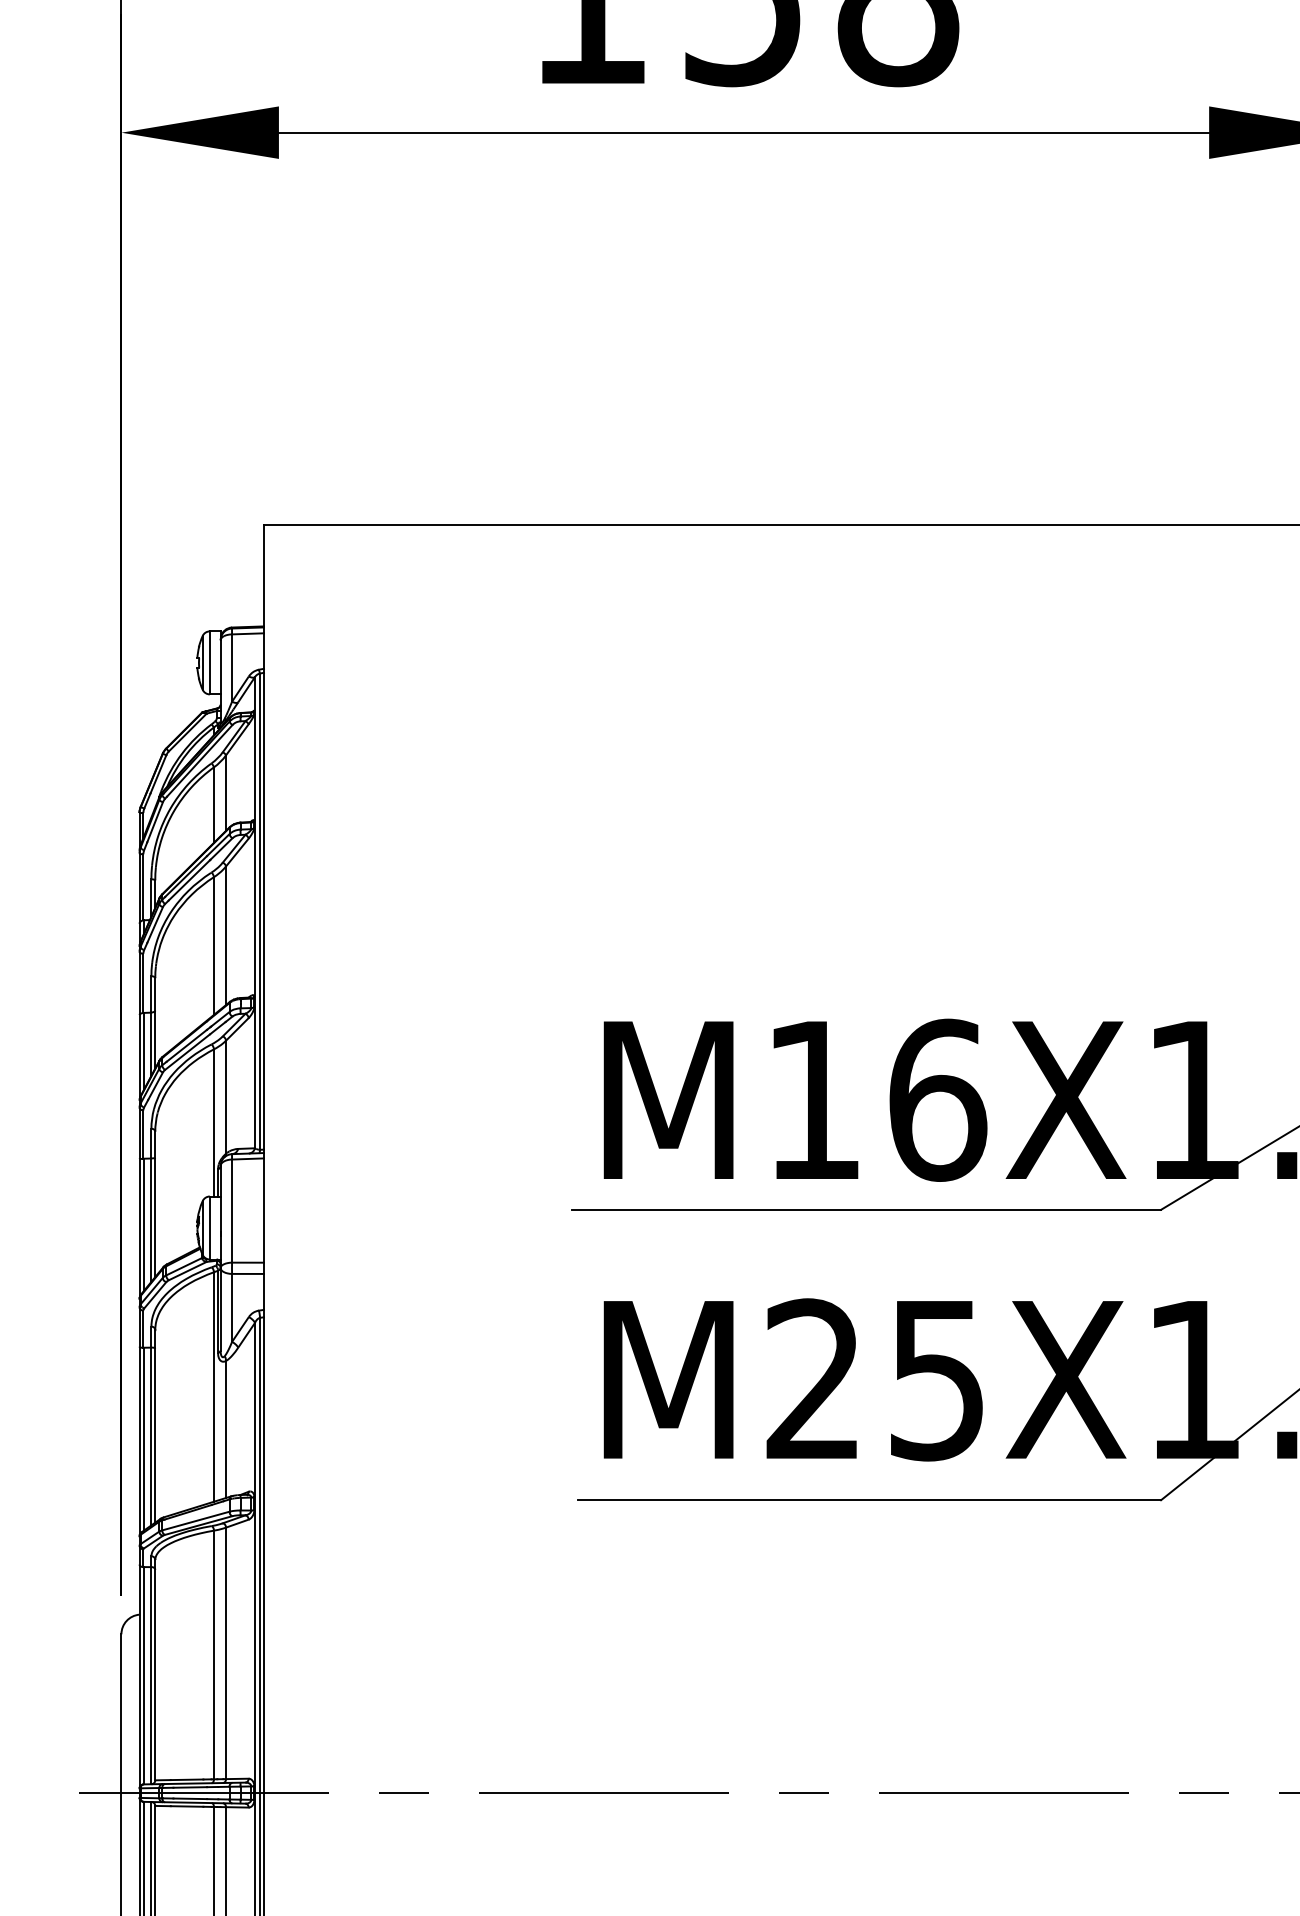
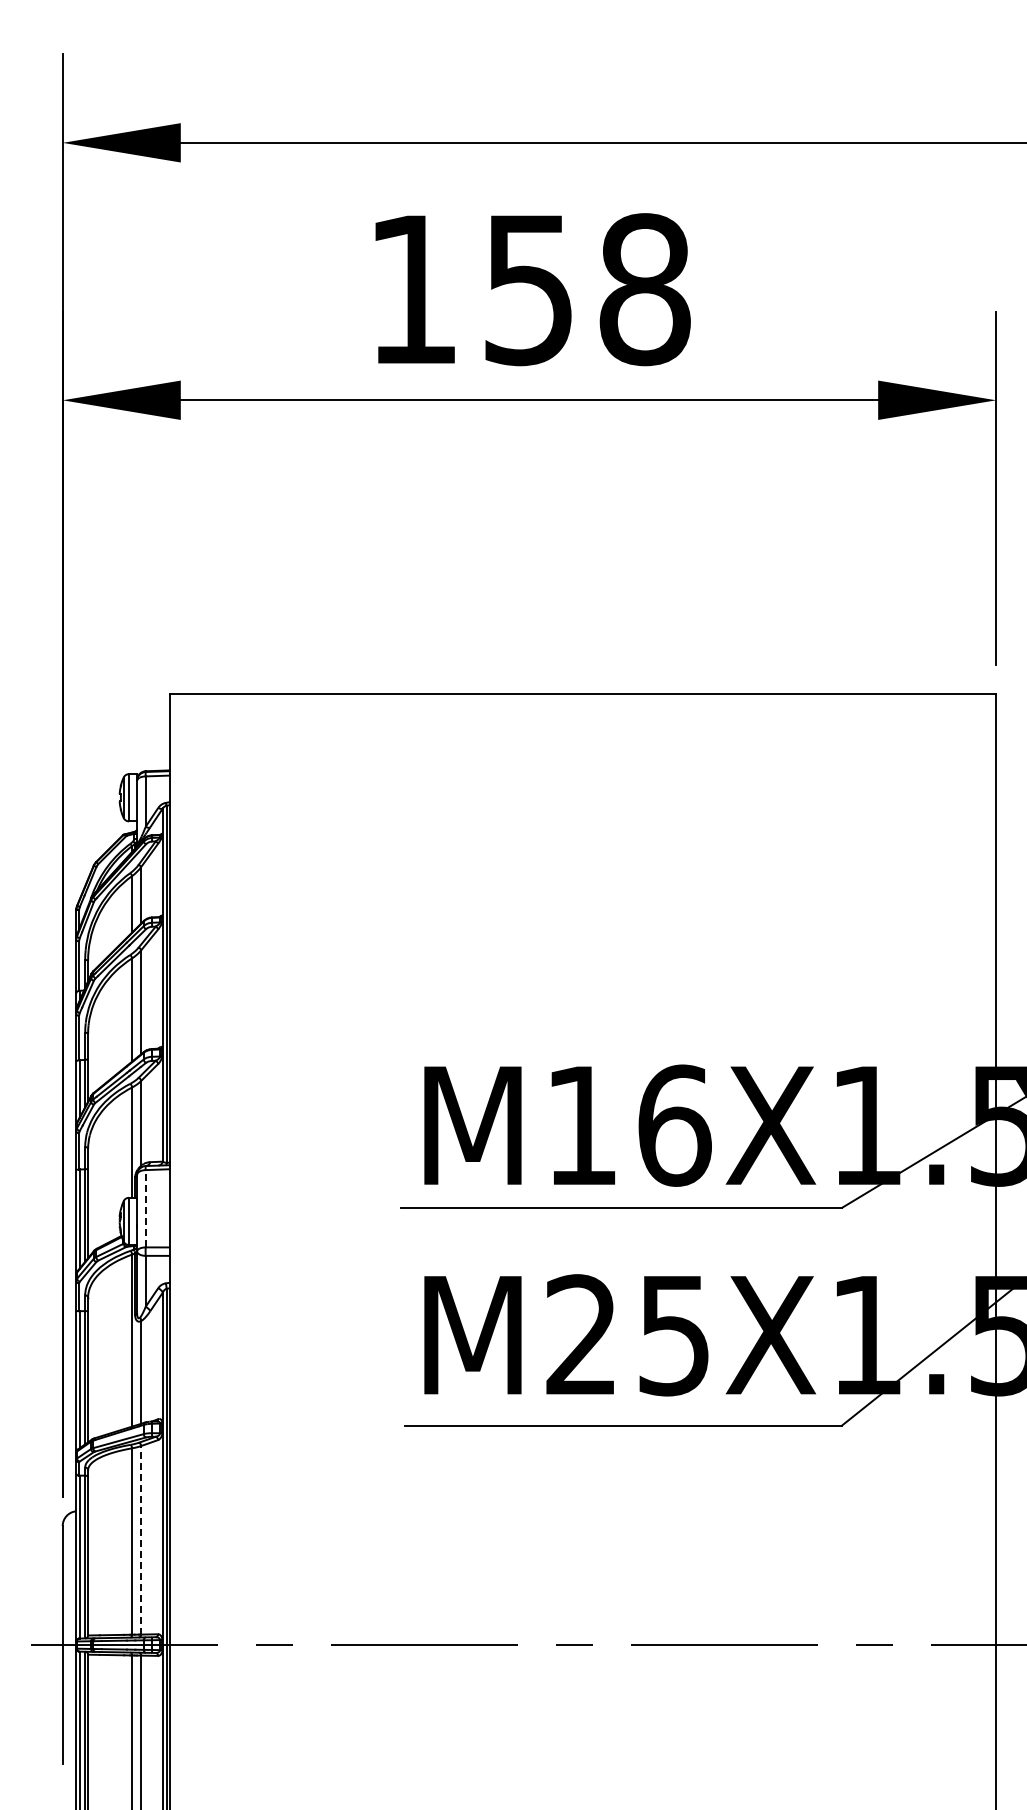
line: (231, 1210) -> (145, 1208), solid -> dashed
line: (226, 1652) -> (141, 1539), solid -> dashed

